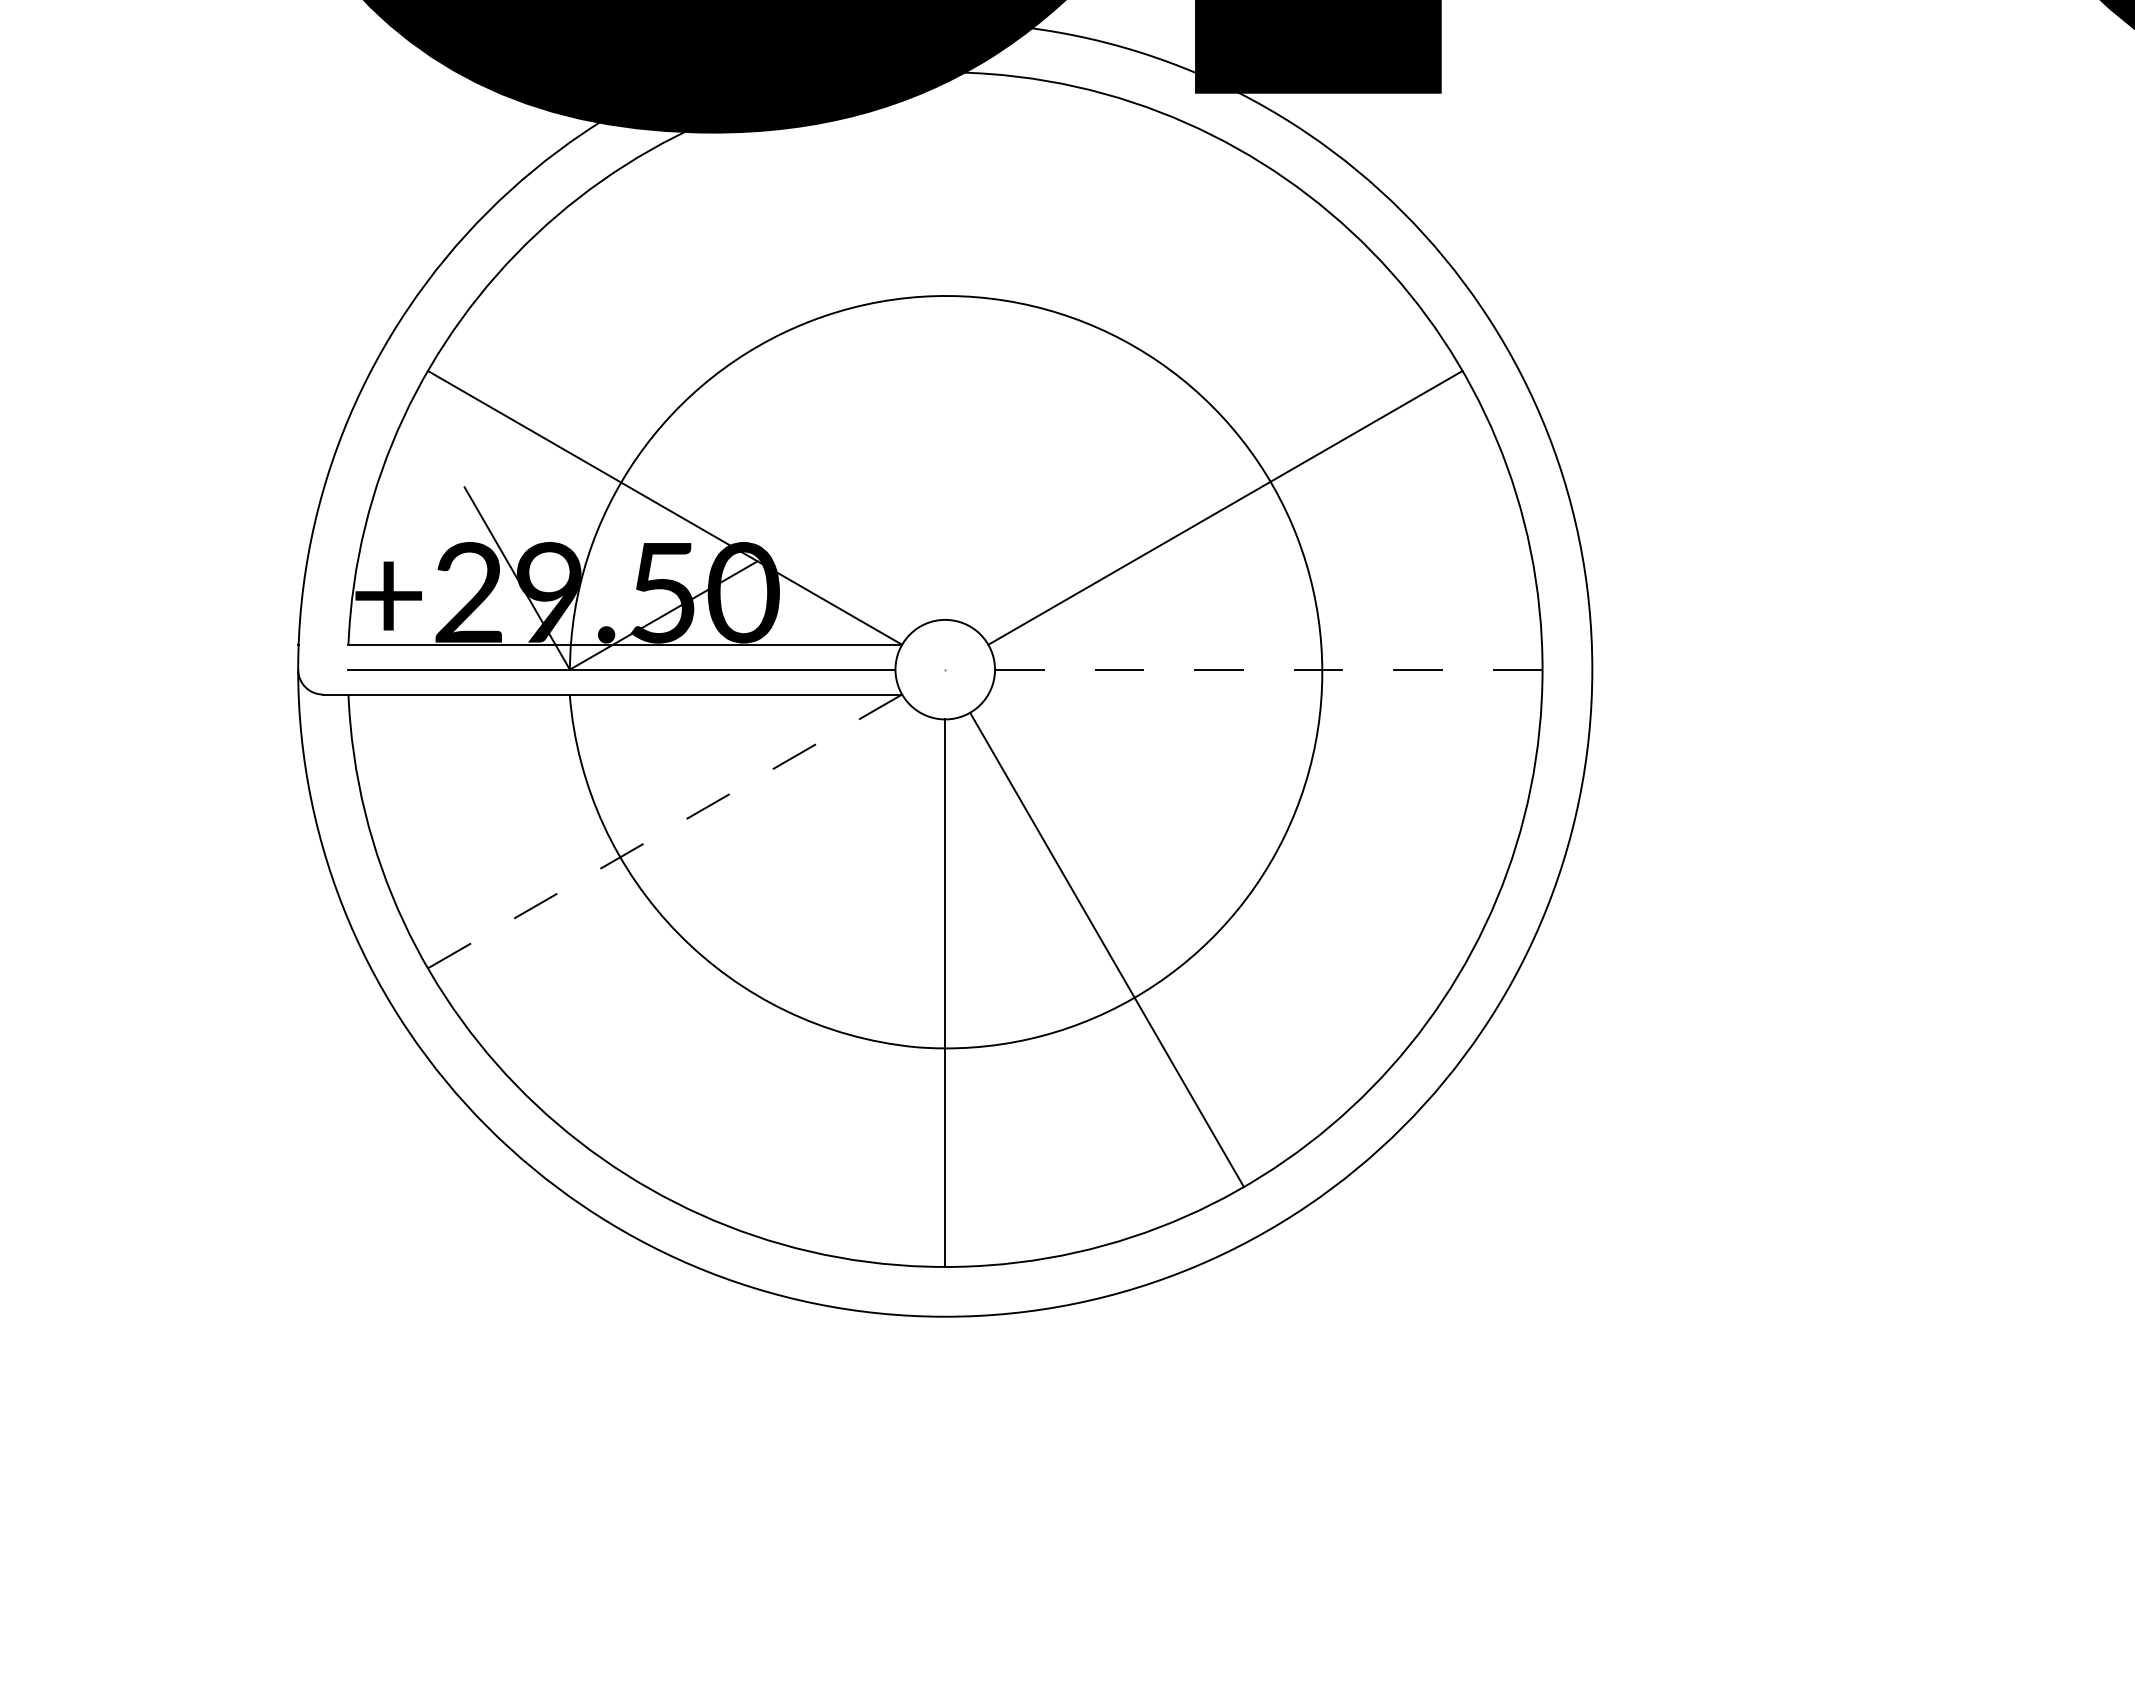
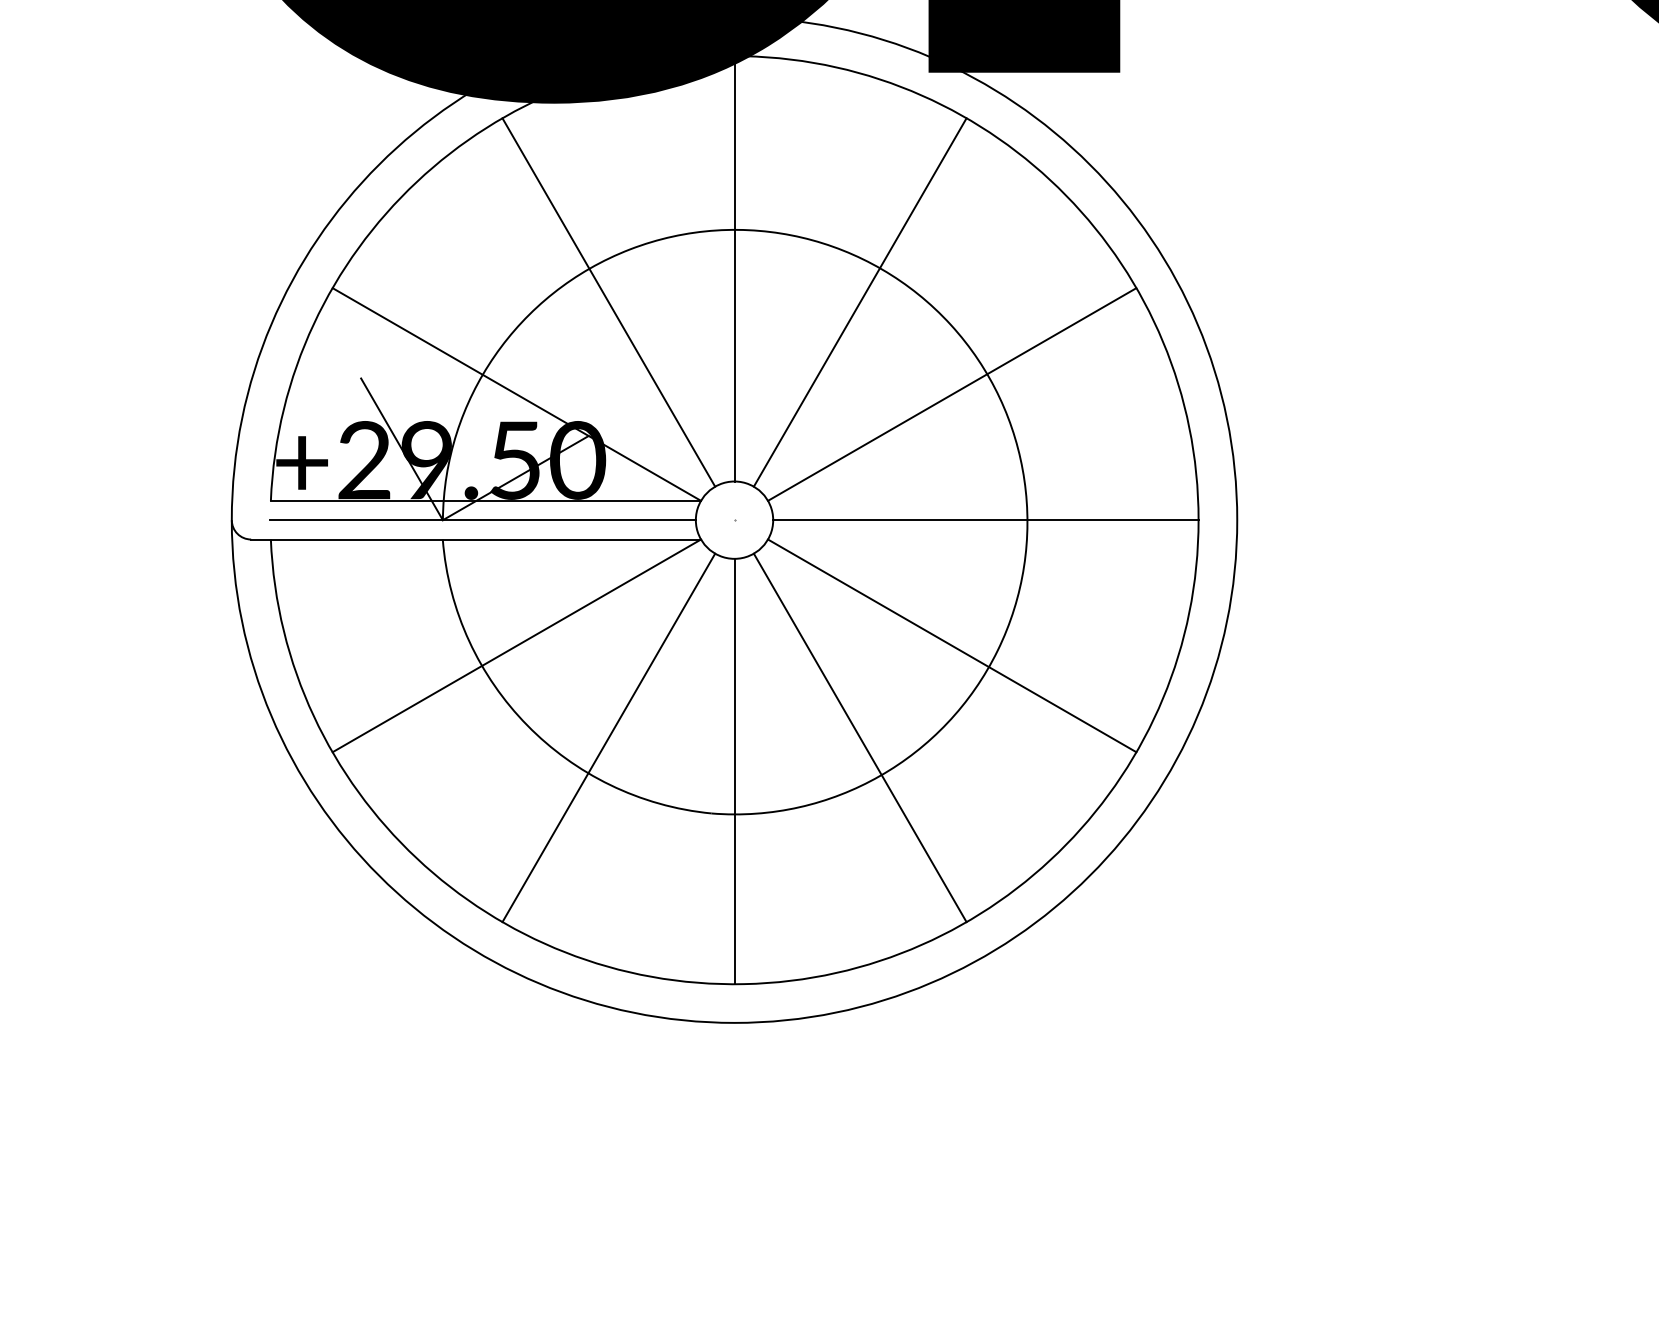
line: (945, 345) -> (734, 268), added
line: (783, 389) -> (608, 302), added
line: (1106, 389) -> (859, 302), added
line: (1268, 669) -> (985, 520), dashed -> solid
line: (665, 831) -> (517, 645), dashed -> solid
line: (1225, 831) -> (952, 645), added
line: (783, 949) -> (608, 737), added

